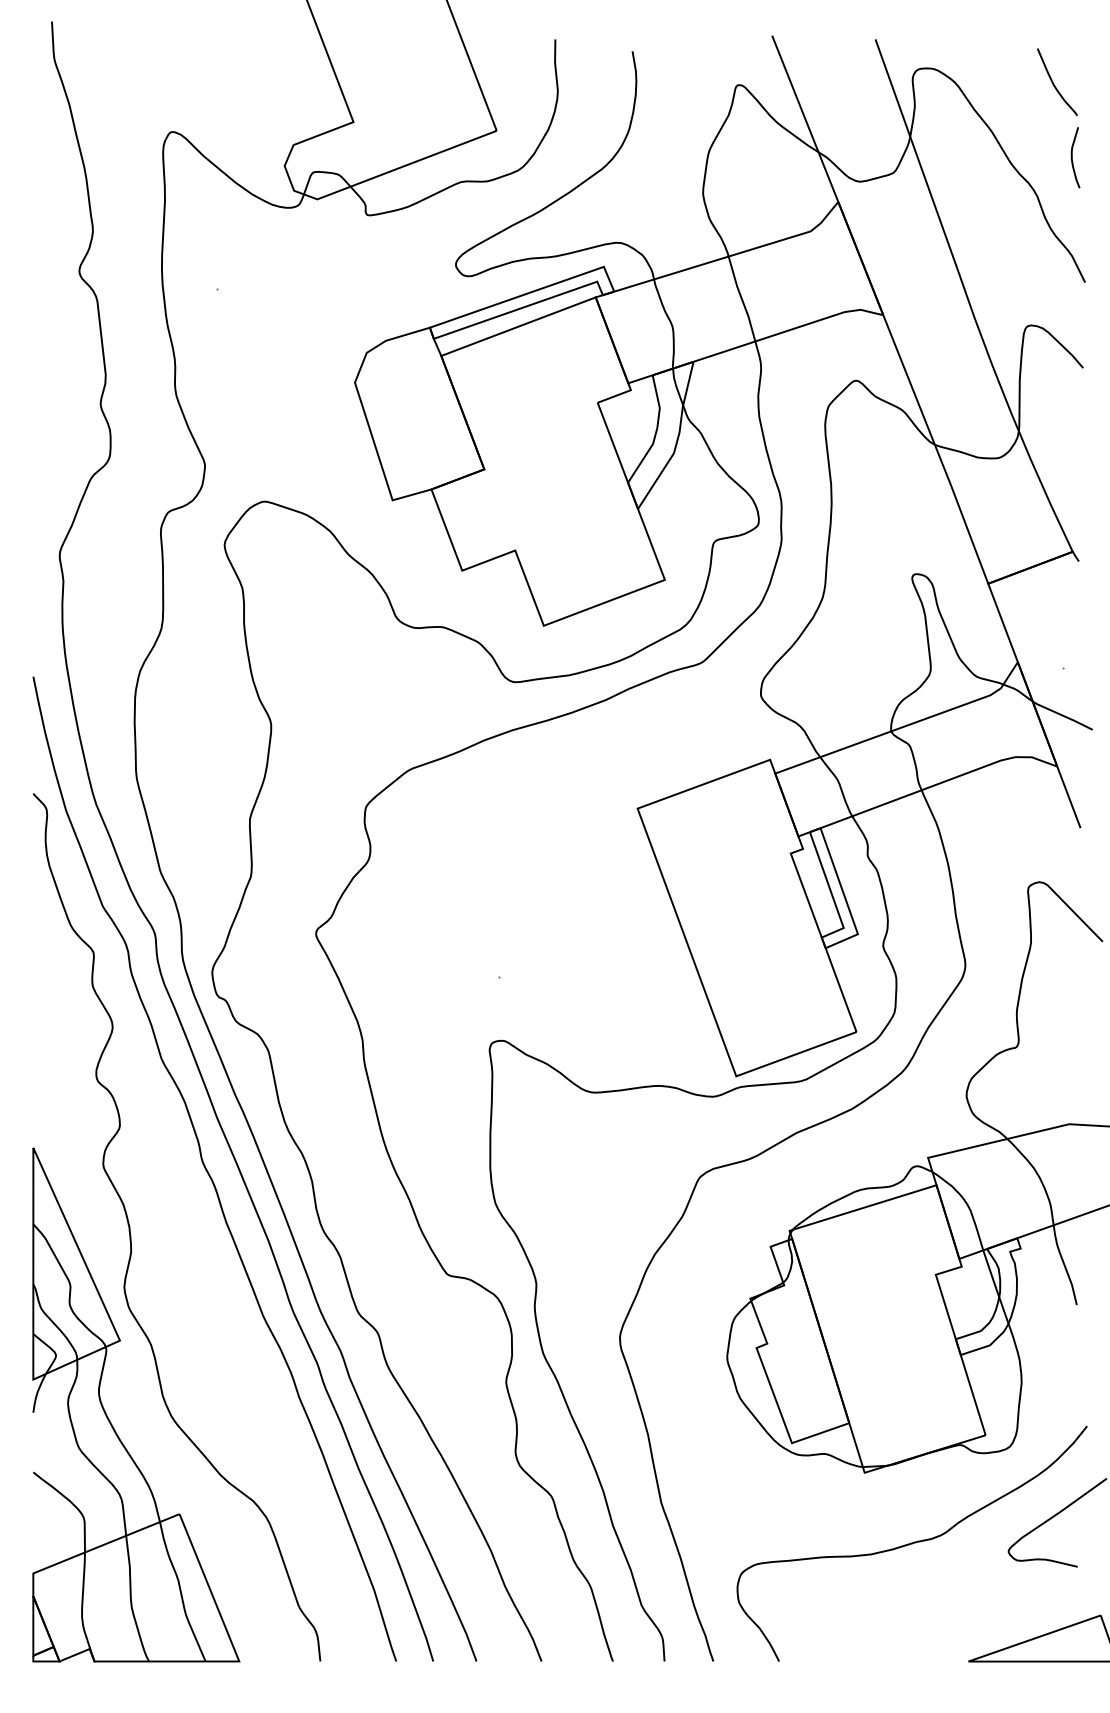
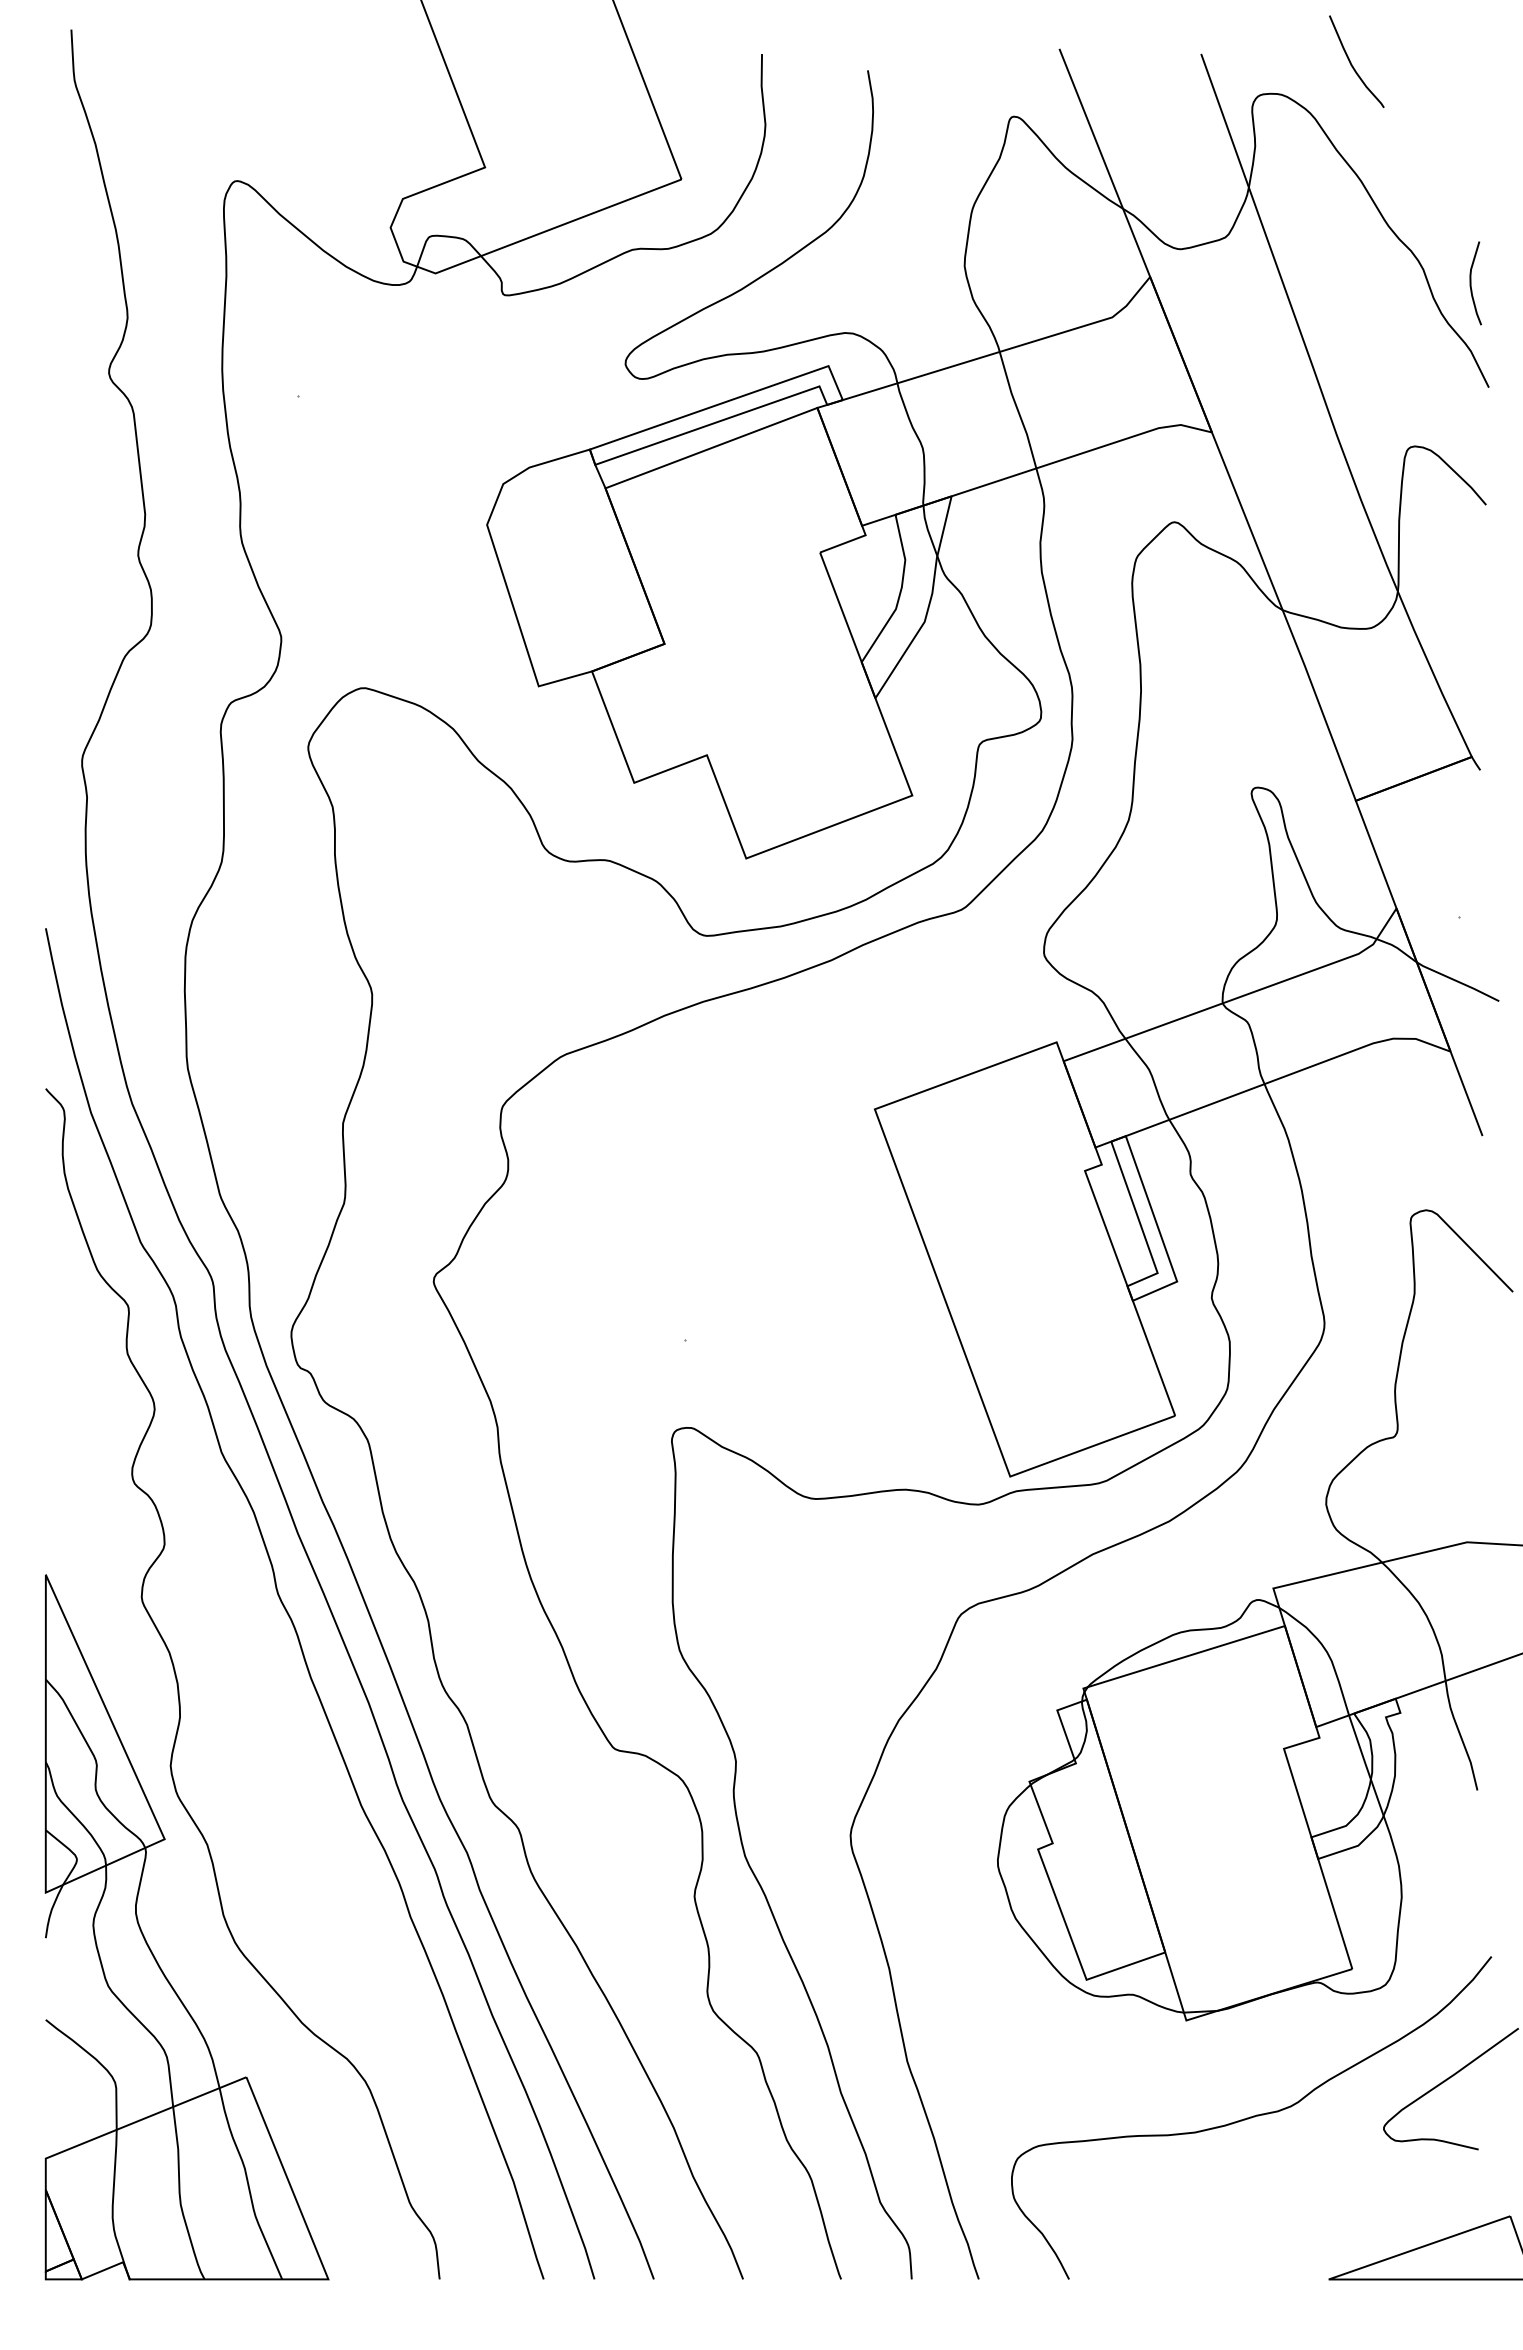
curve: (1054, 84) -> (1352, 64), moved
curve: (1072, 157) -> (1471, 283), moved

